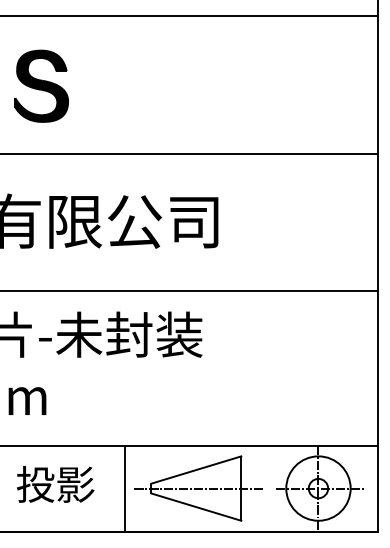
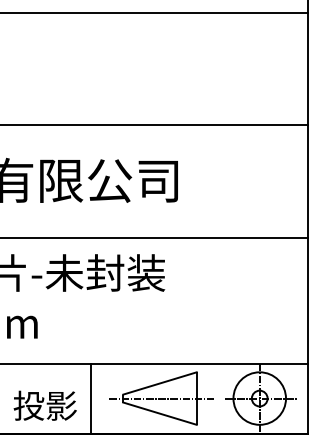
part: (41, 85) -> (33, 69), removed
text: (55, 484) -> (45, 405), moved
line: (125, 488) -> (91, 398), moved

